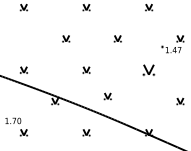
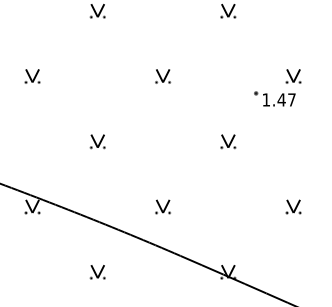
part: (66, 38) -> (33, 75), moved
part: (149, 69) -> (229, 140), size x0.62
part: (107, 96) -> (162, 207), moved

